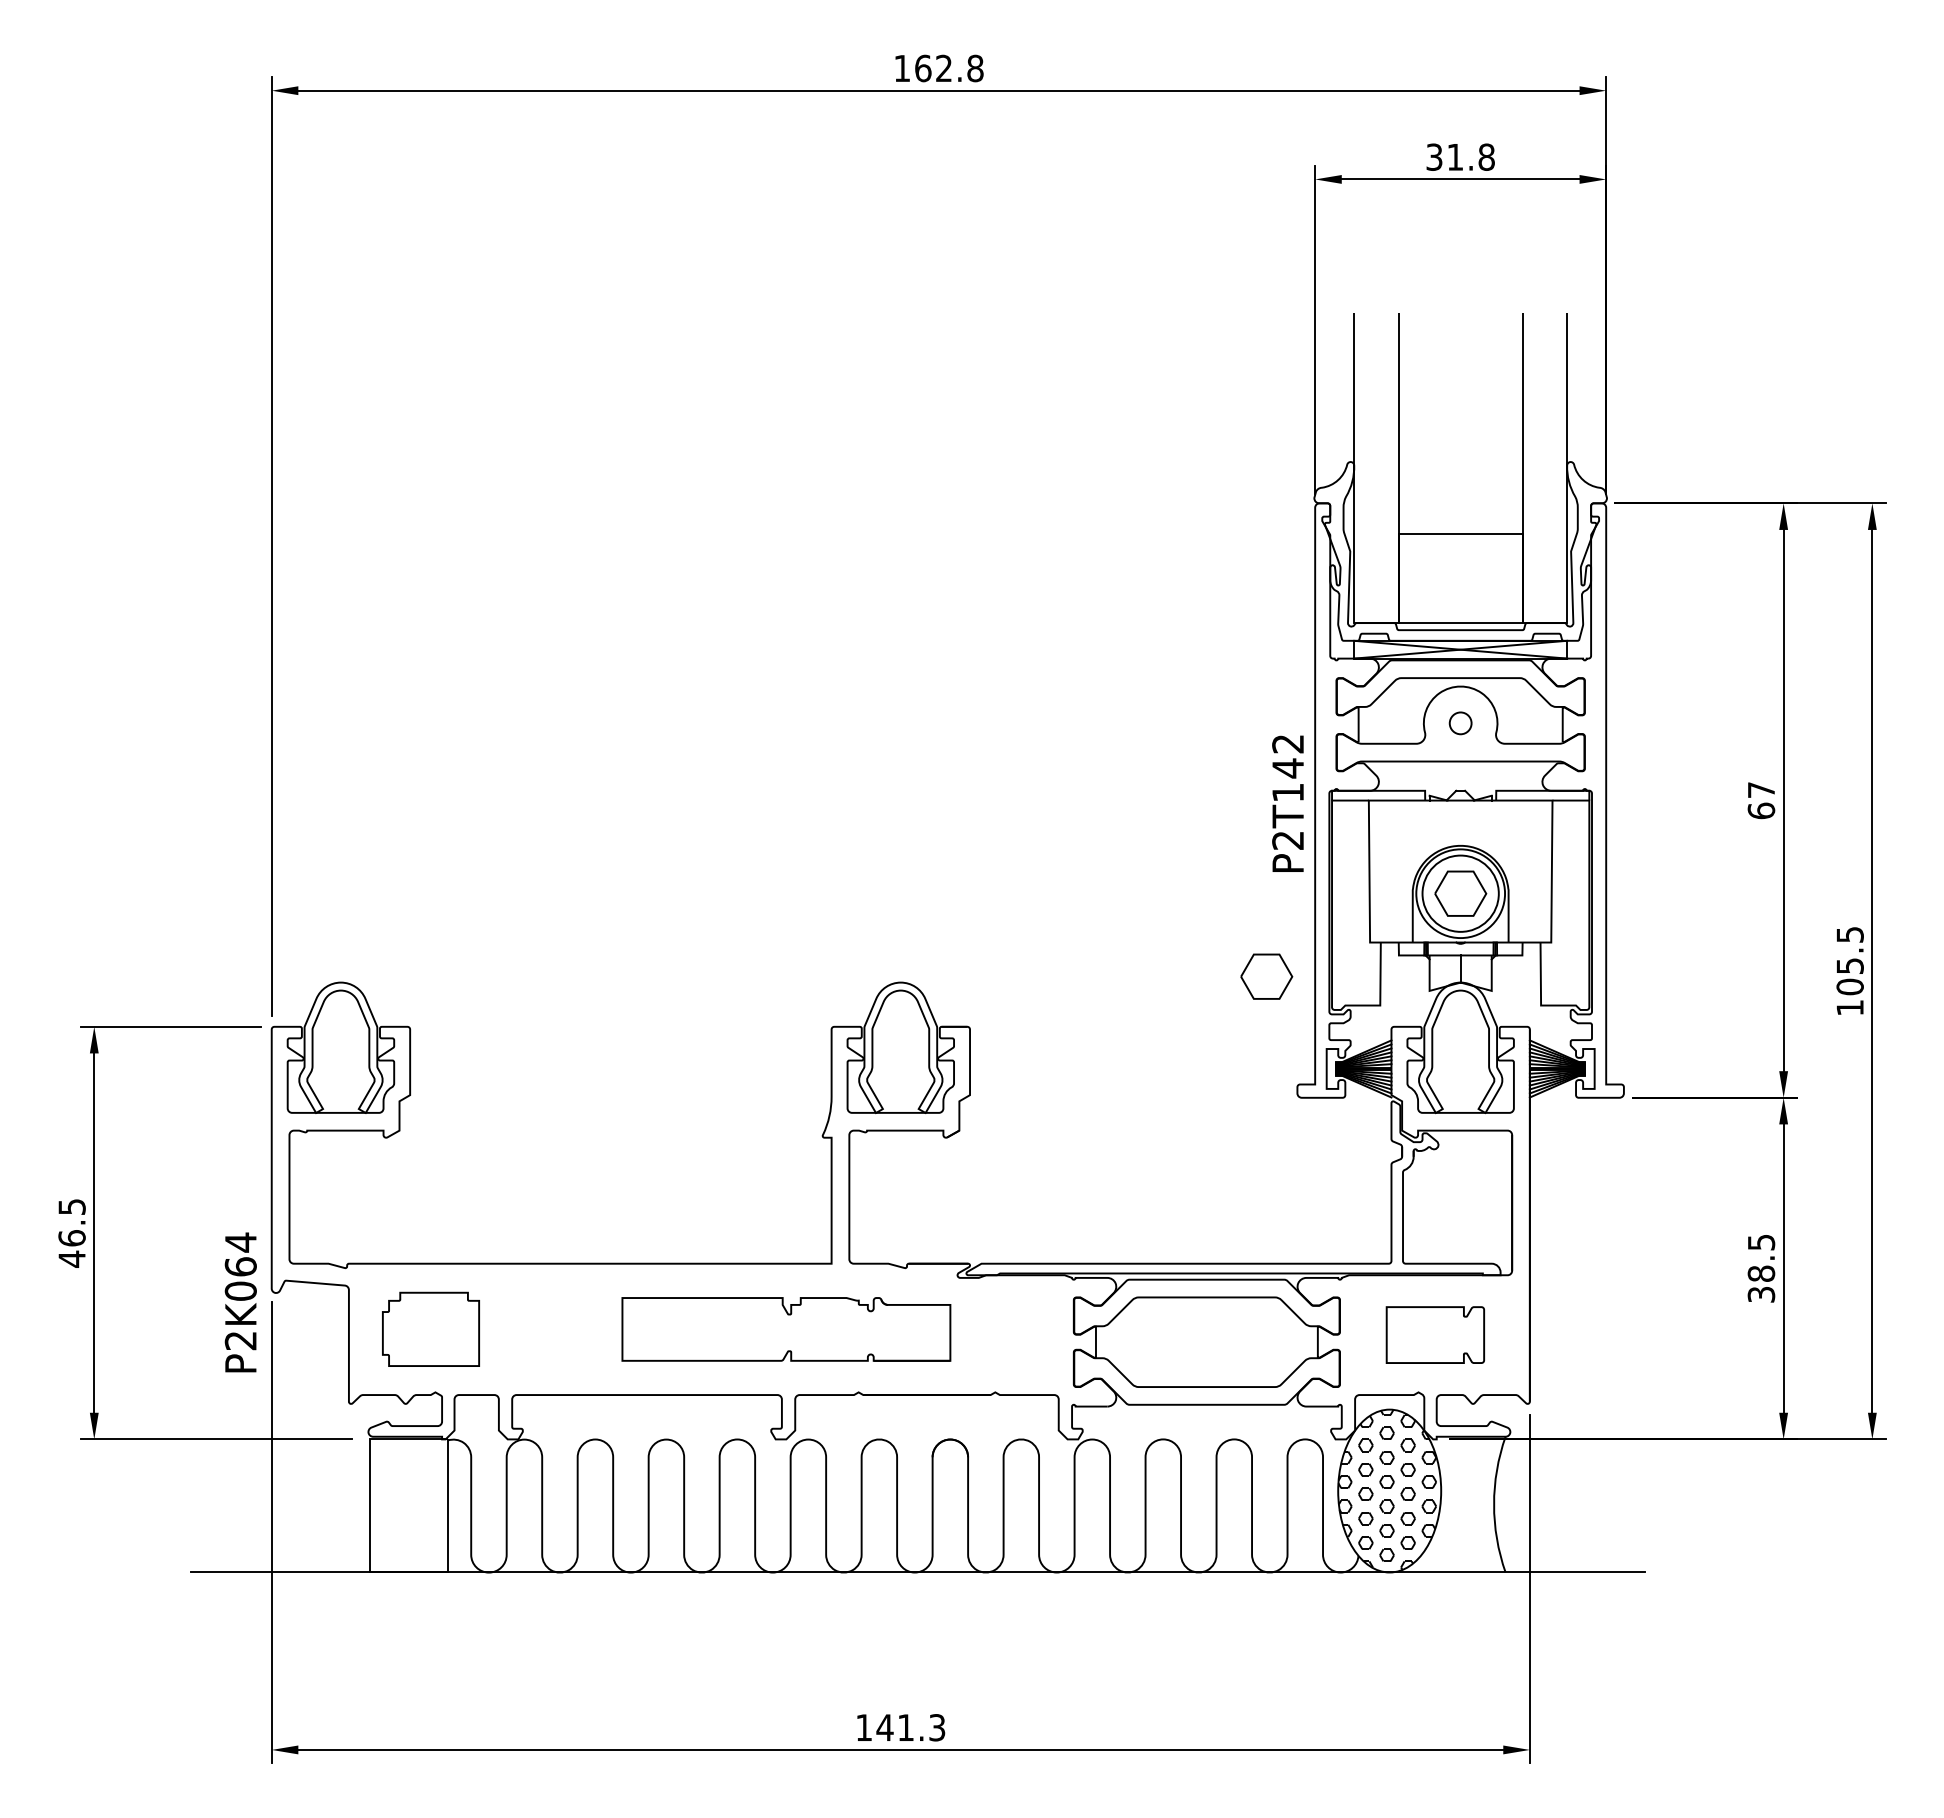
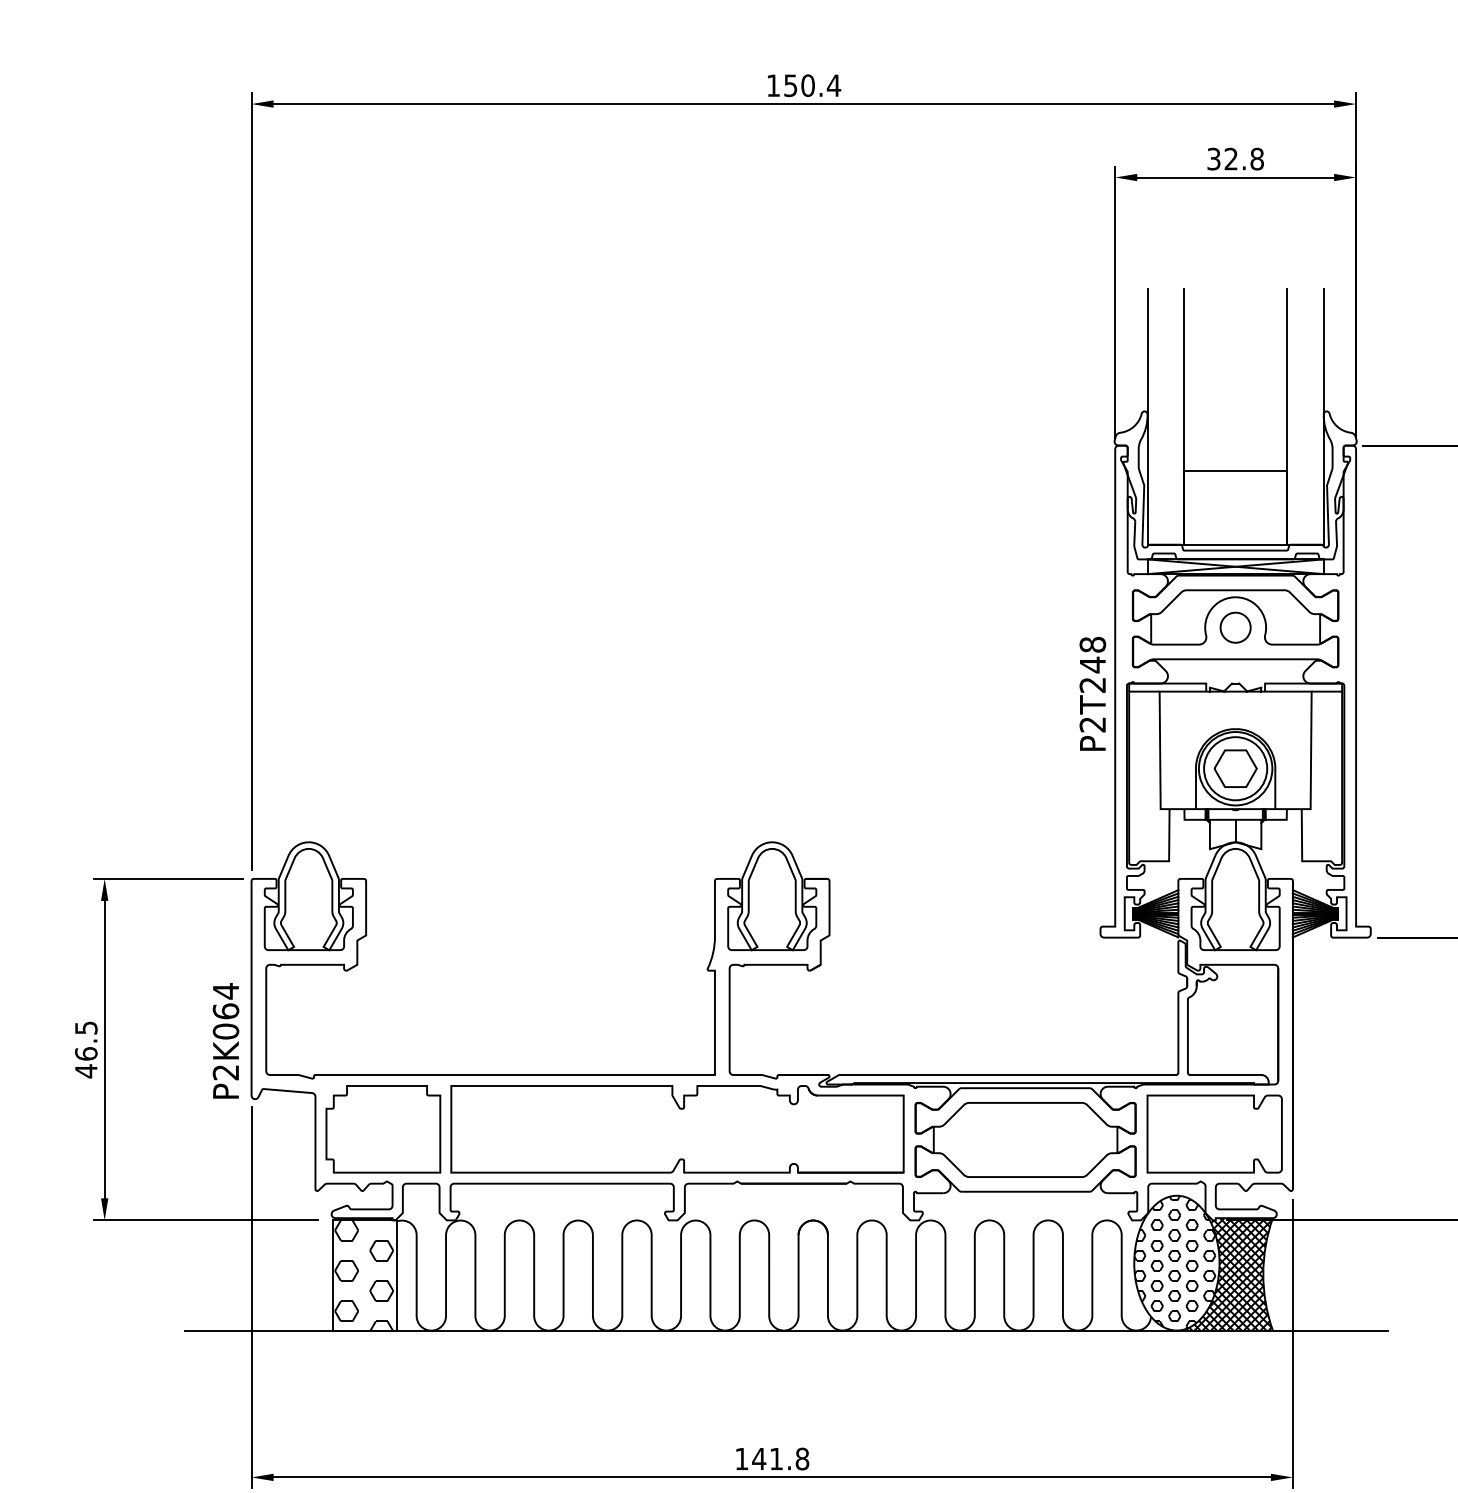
text: (949, 68) -> (812, 85), 162.8 -> 150.4
text: (1454, 156) -> (1230, 158), 31.8 -> 32.8
circle: (1460, 723) -> (1235, 627), size x1.67
text: (1288, 768) -> (1093, 665), P2T142 -> P2T248
part: (1266, 976) -> (1074, 837), removed
text: (240, 1302) -> (225, 1040), moved
part: (430, 1329) -> (382, 1129), size x1.43
part: (786, 1329) -> (677, 1129), size x1.67
part: (1435, 1334) -> (1214, 1133), size x1.67
hatch: (1447, 1503) -> (1224, 1273), added
hatch: (407, 1505) -> (363, 1275), added
text: (937, 1727) -> (802, 1458), 141.3 -> 141.8

